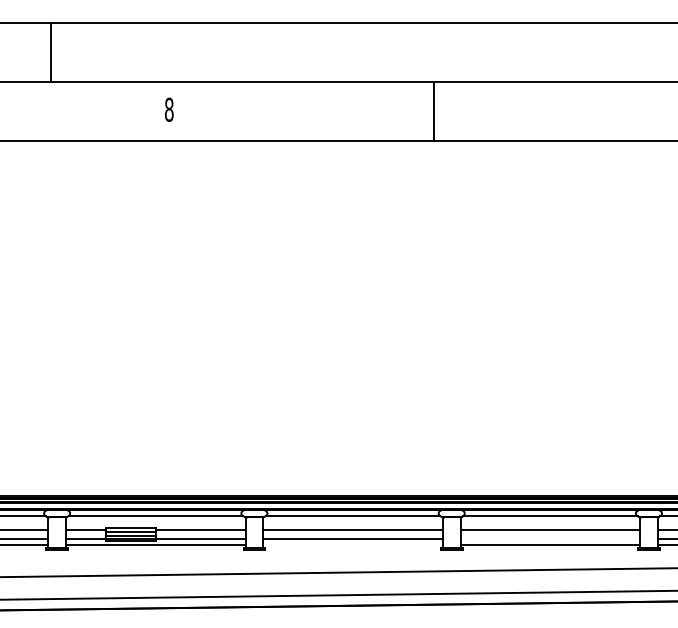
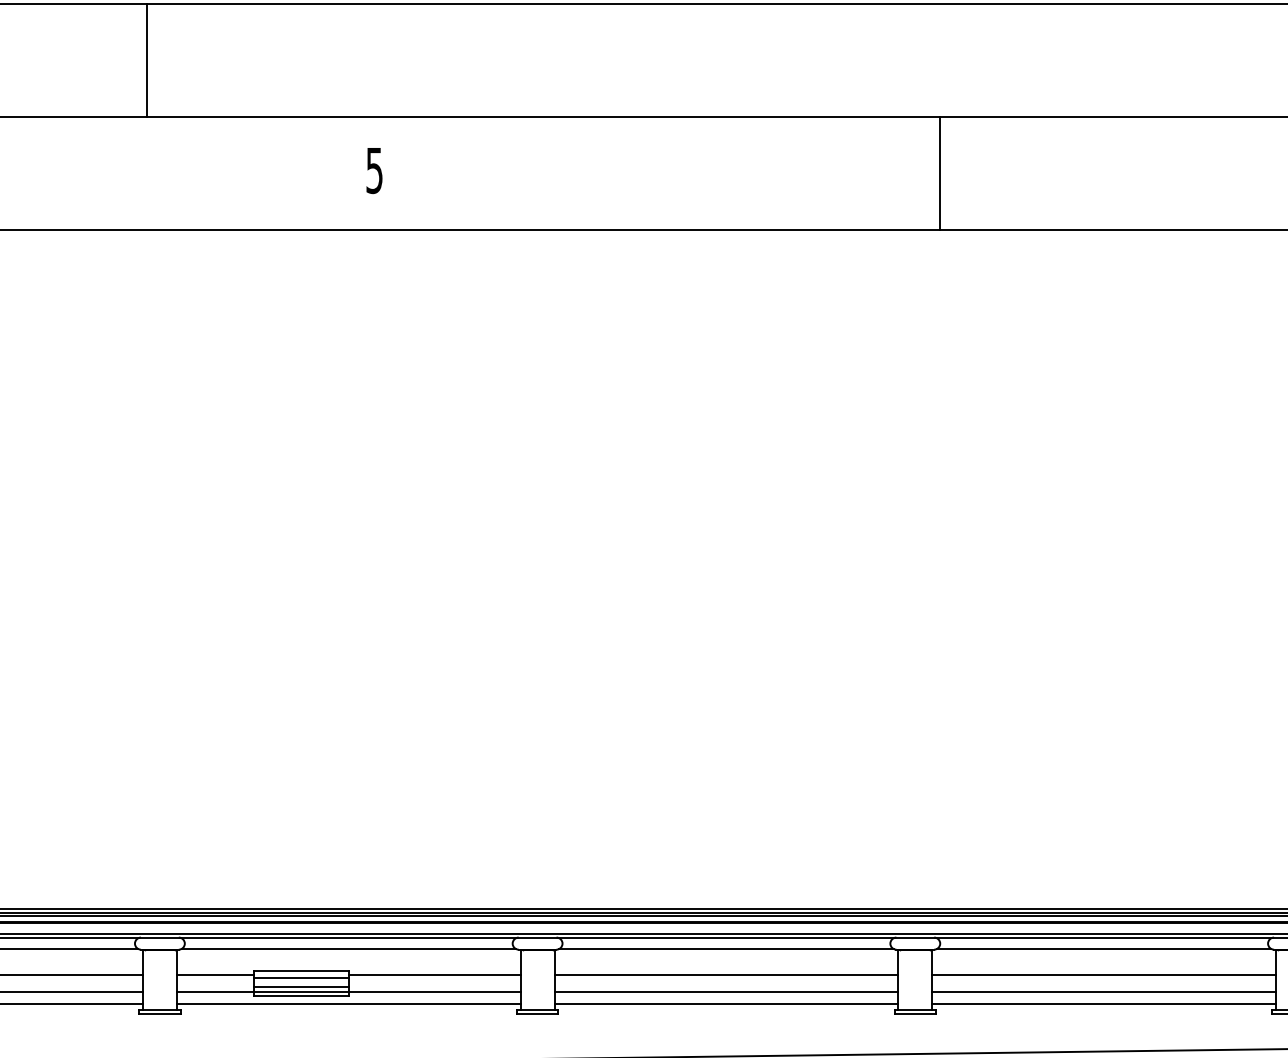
text: (169, 109) -> (374, 170), 8 -> 5
line: (433, 111) -> (939, 173), moved
line: (550, 538) -> (1104, 991), added
line: (352, 544) -> (725, 1002), added

